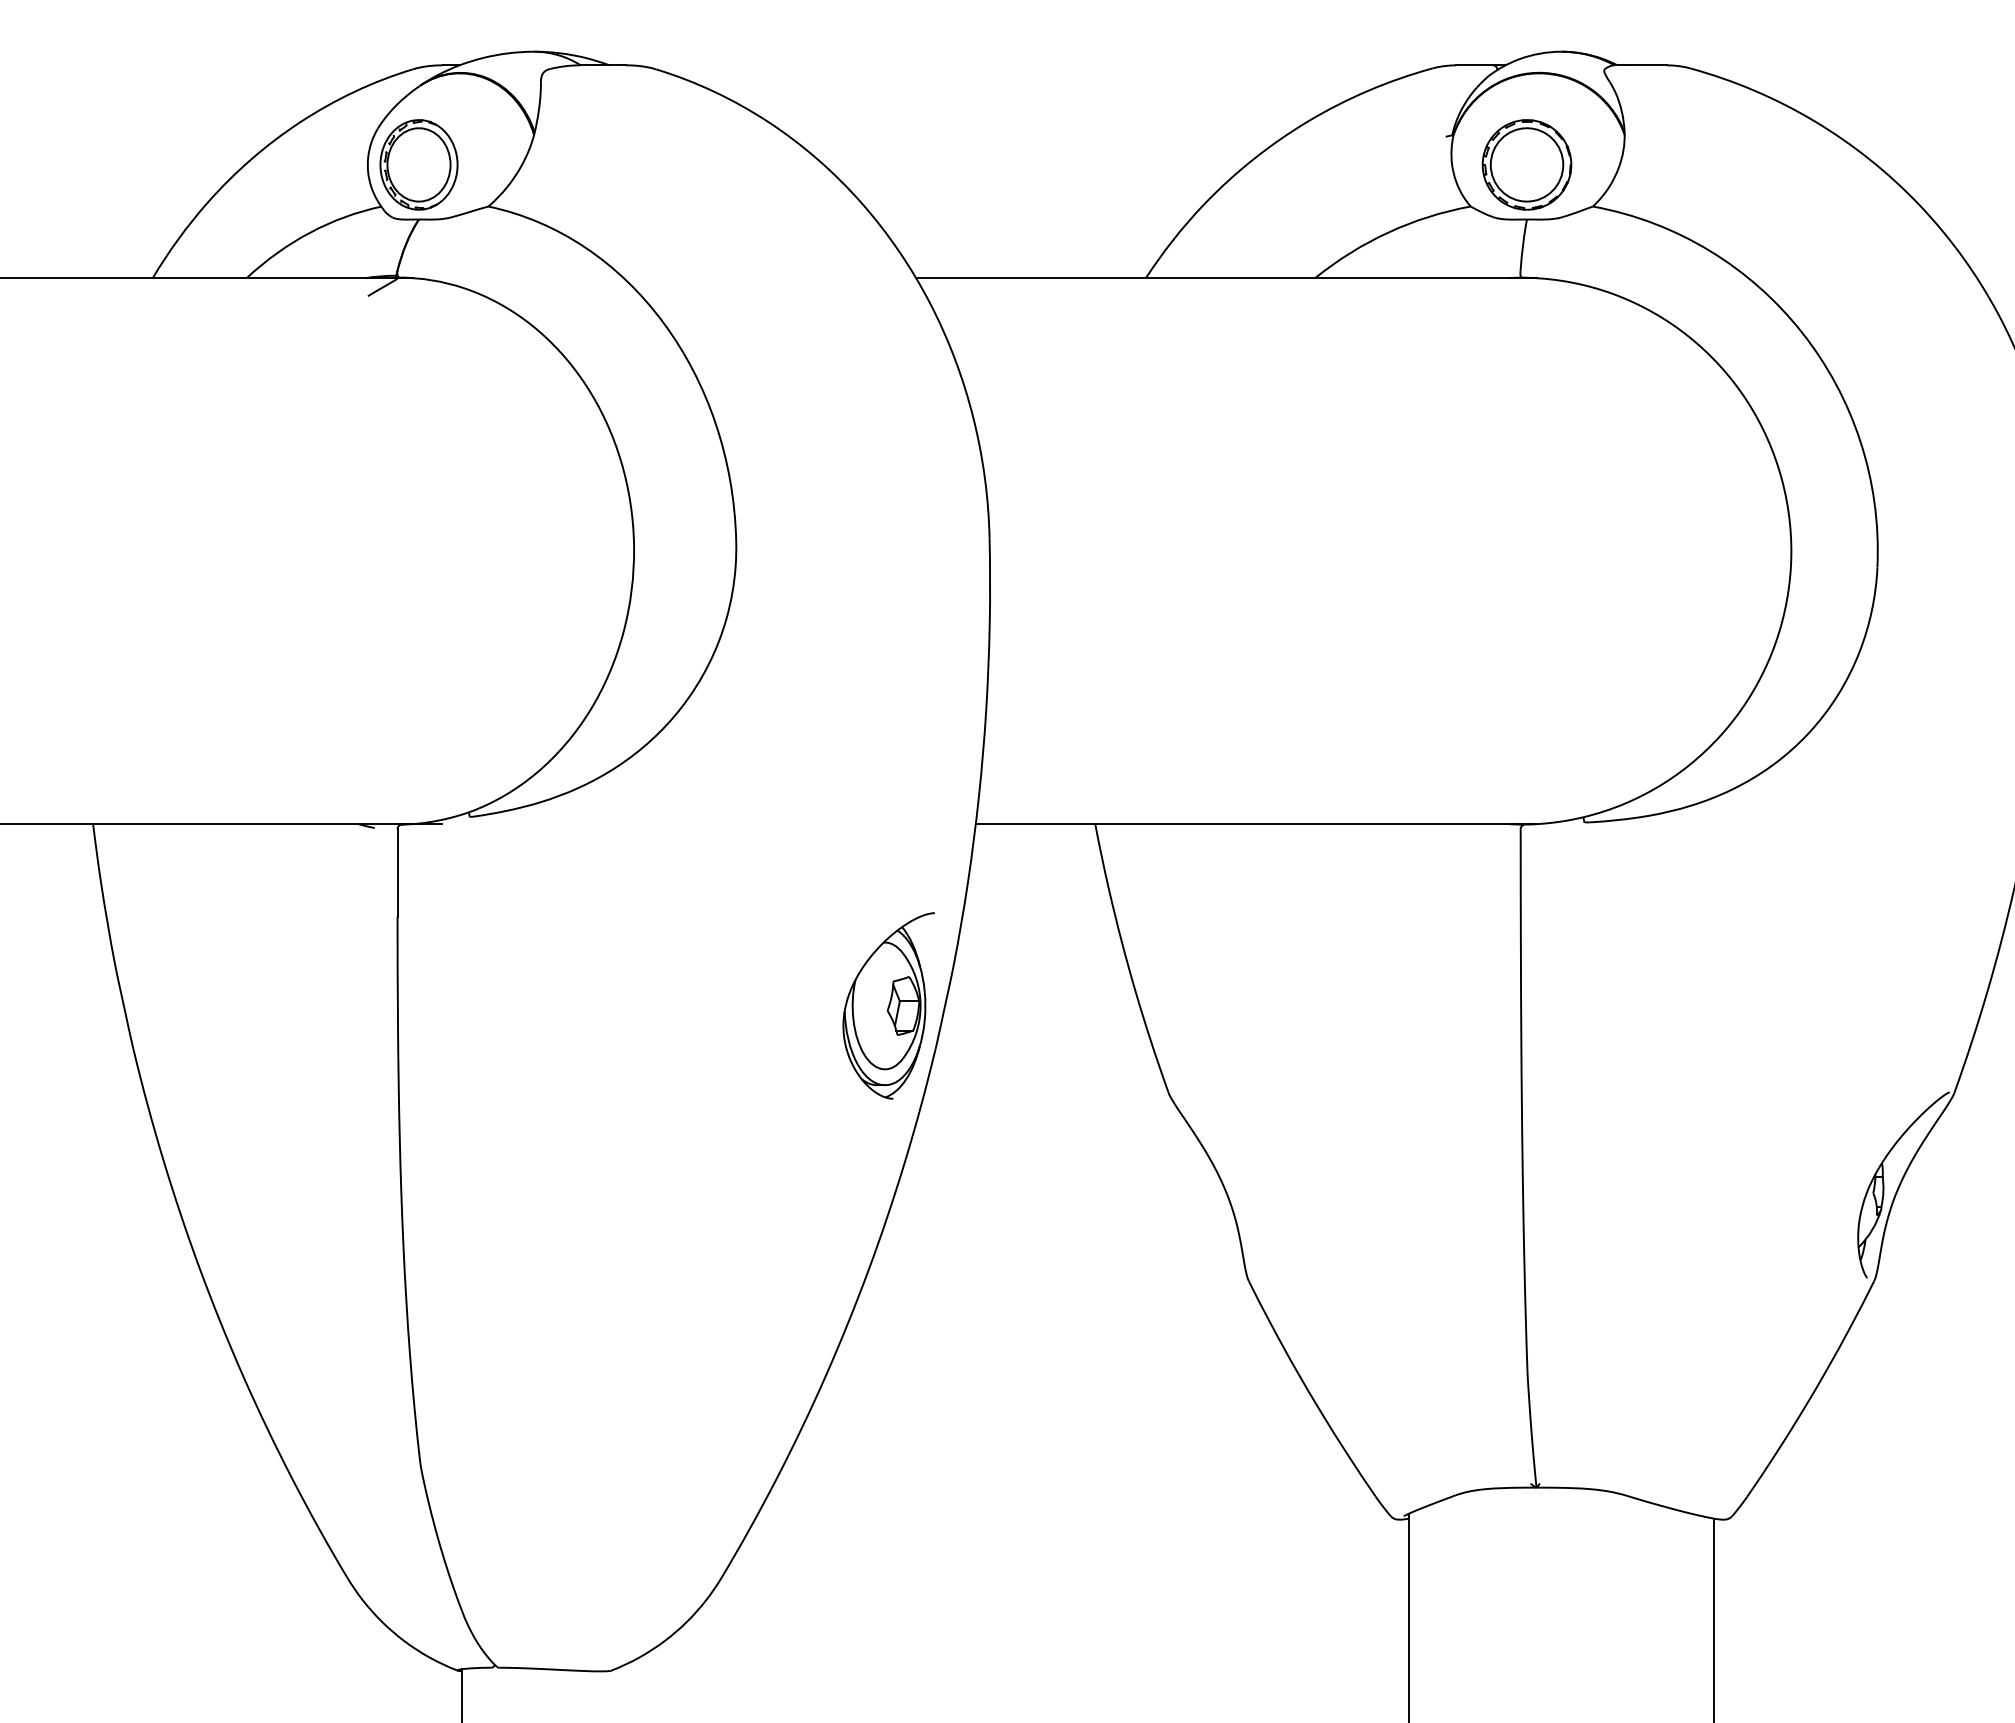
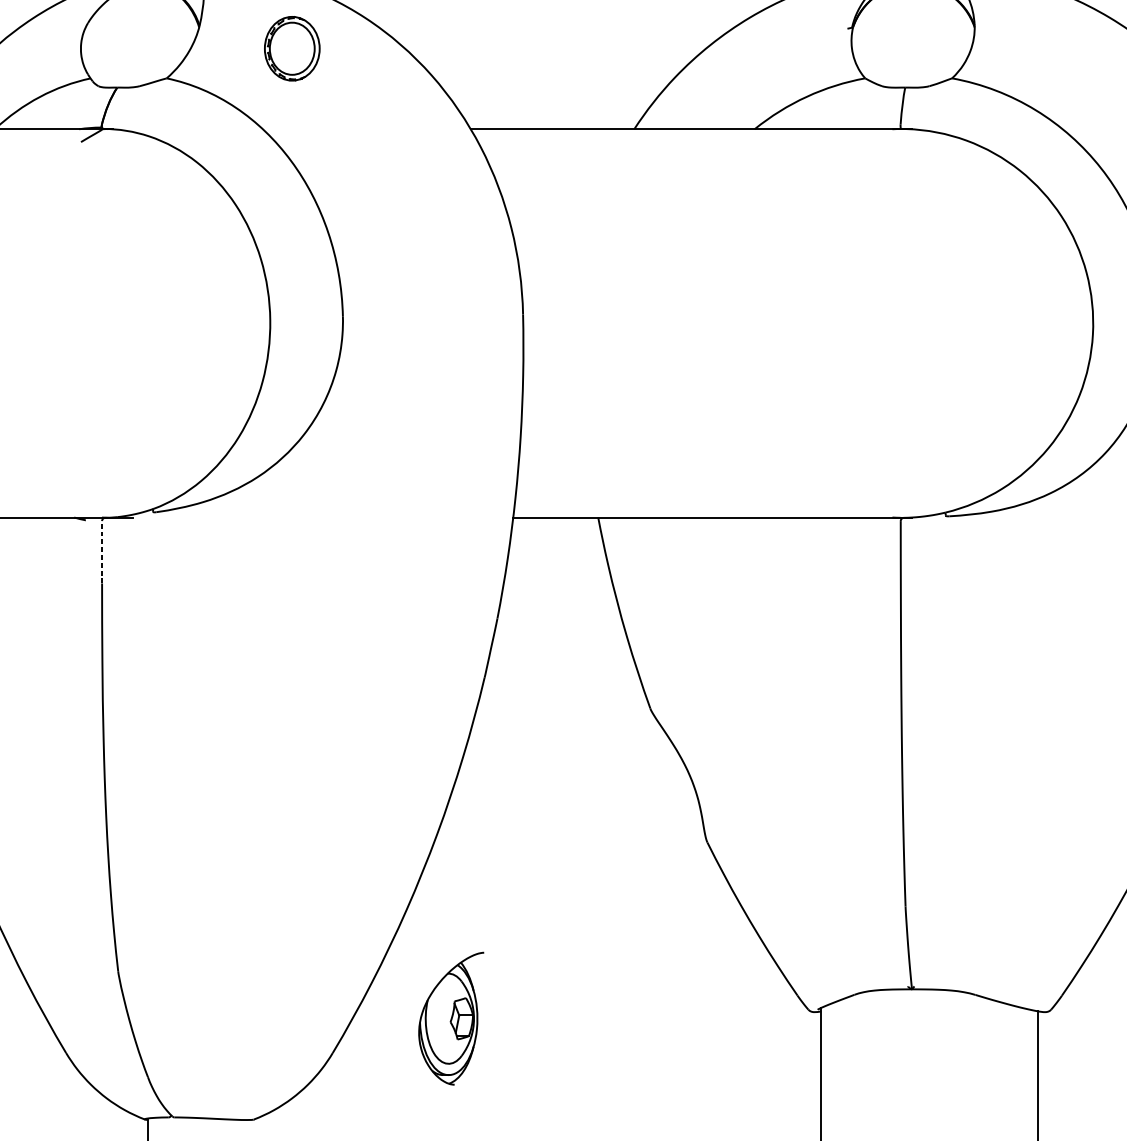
part: (418, 164) -> (291, 48), moved
part: (1526, 164) -> (904, 48), removed
line: (397, 872) -> (102, 551), solid -> dashed
part: (888, 1005) -> (451, 1018), moved

